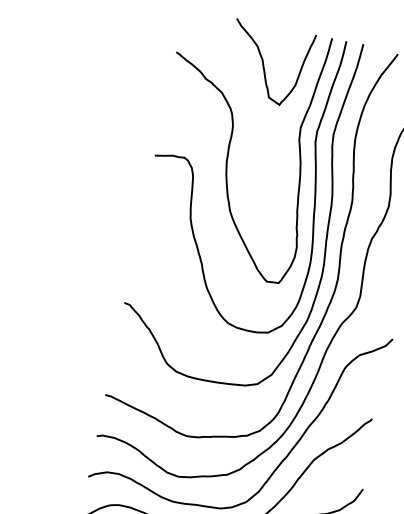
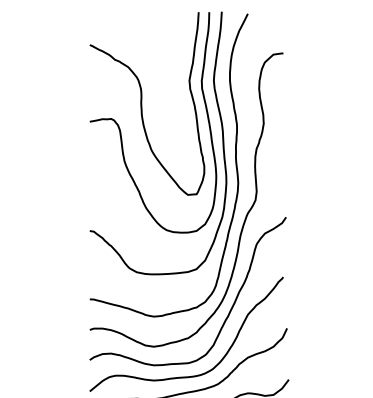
curve: (264, 64) -> (154, 40), removed

